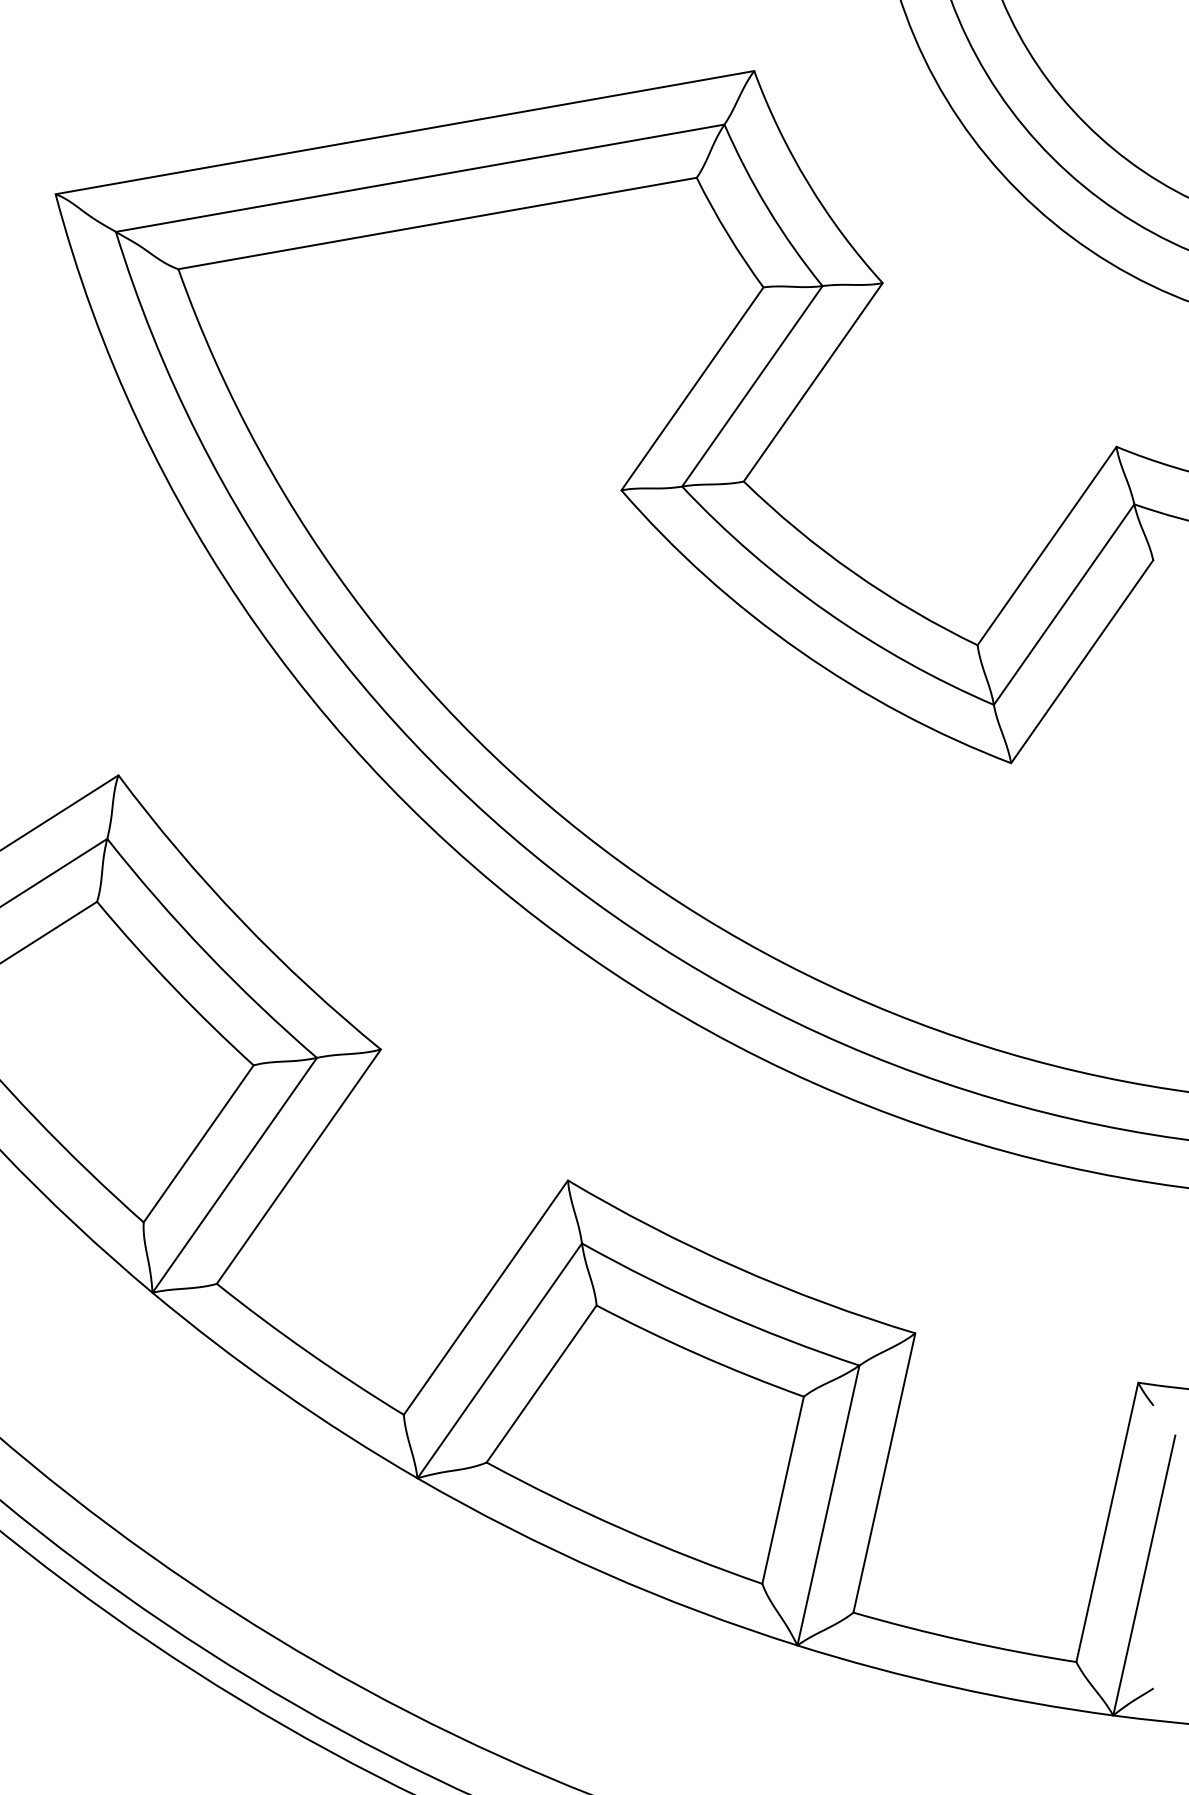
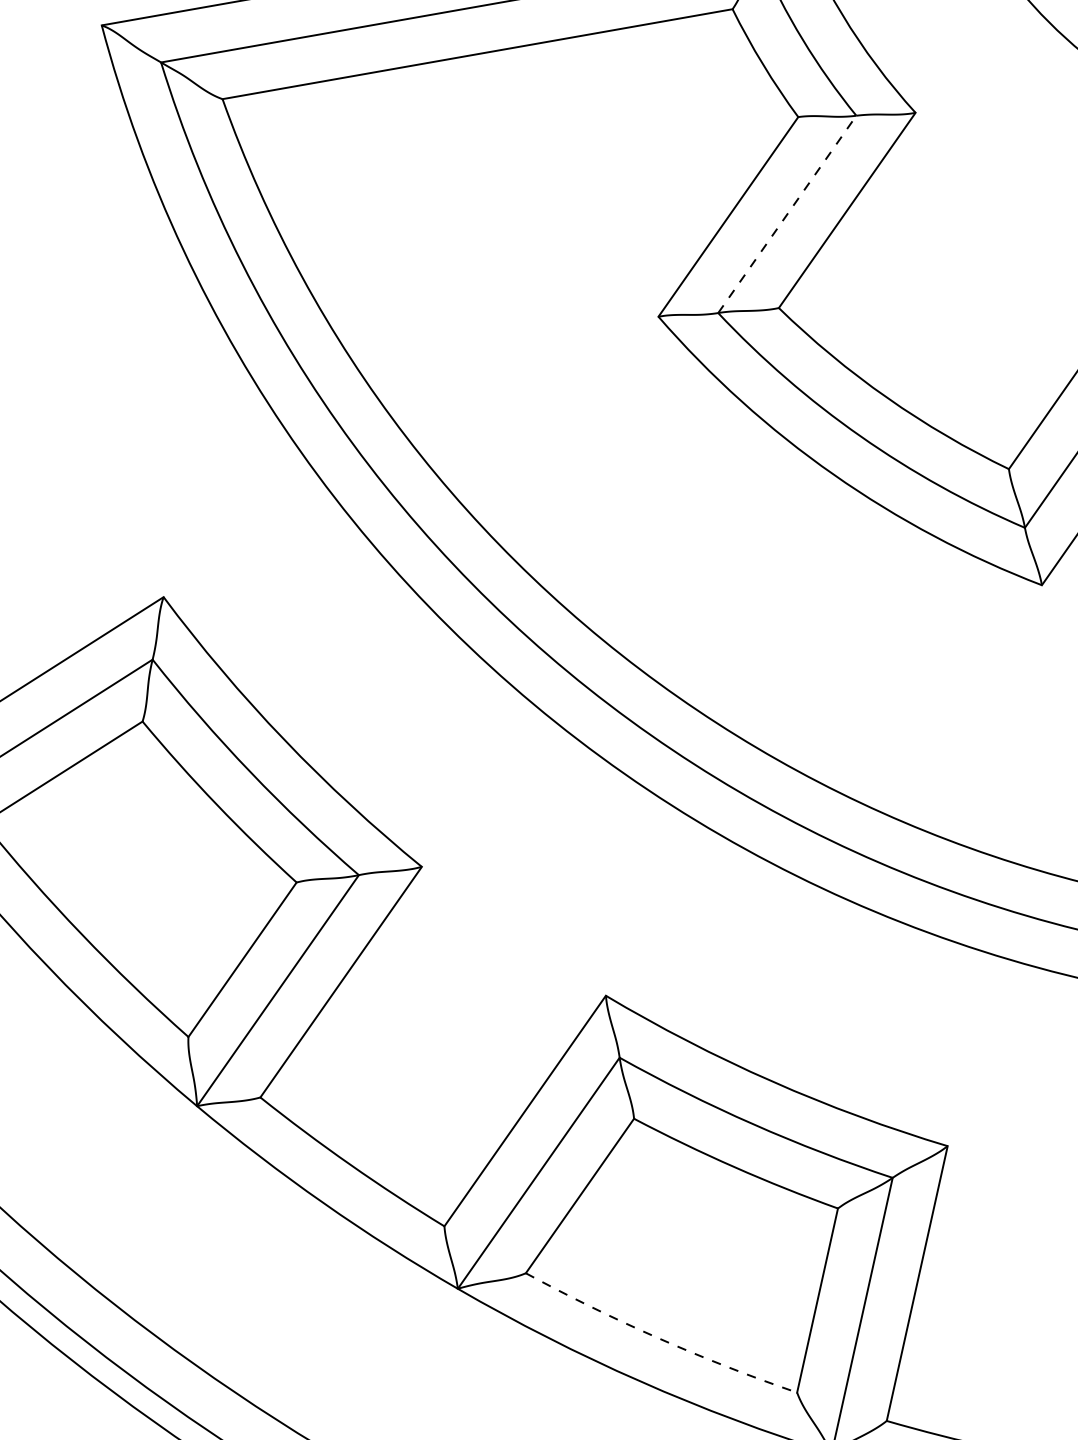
line: (752, 385) -> (787, 213), solid -> dashed
arc: (622, 1528) -> (659, 1338), solid -> dashed

